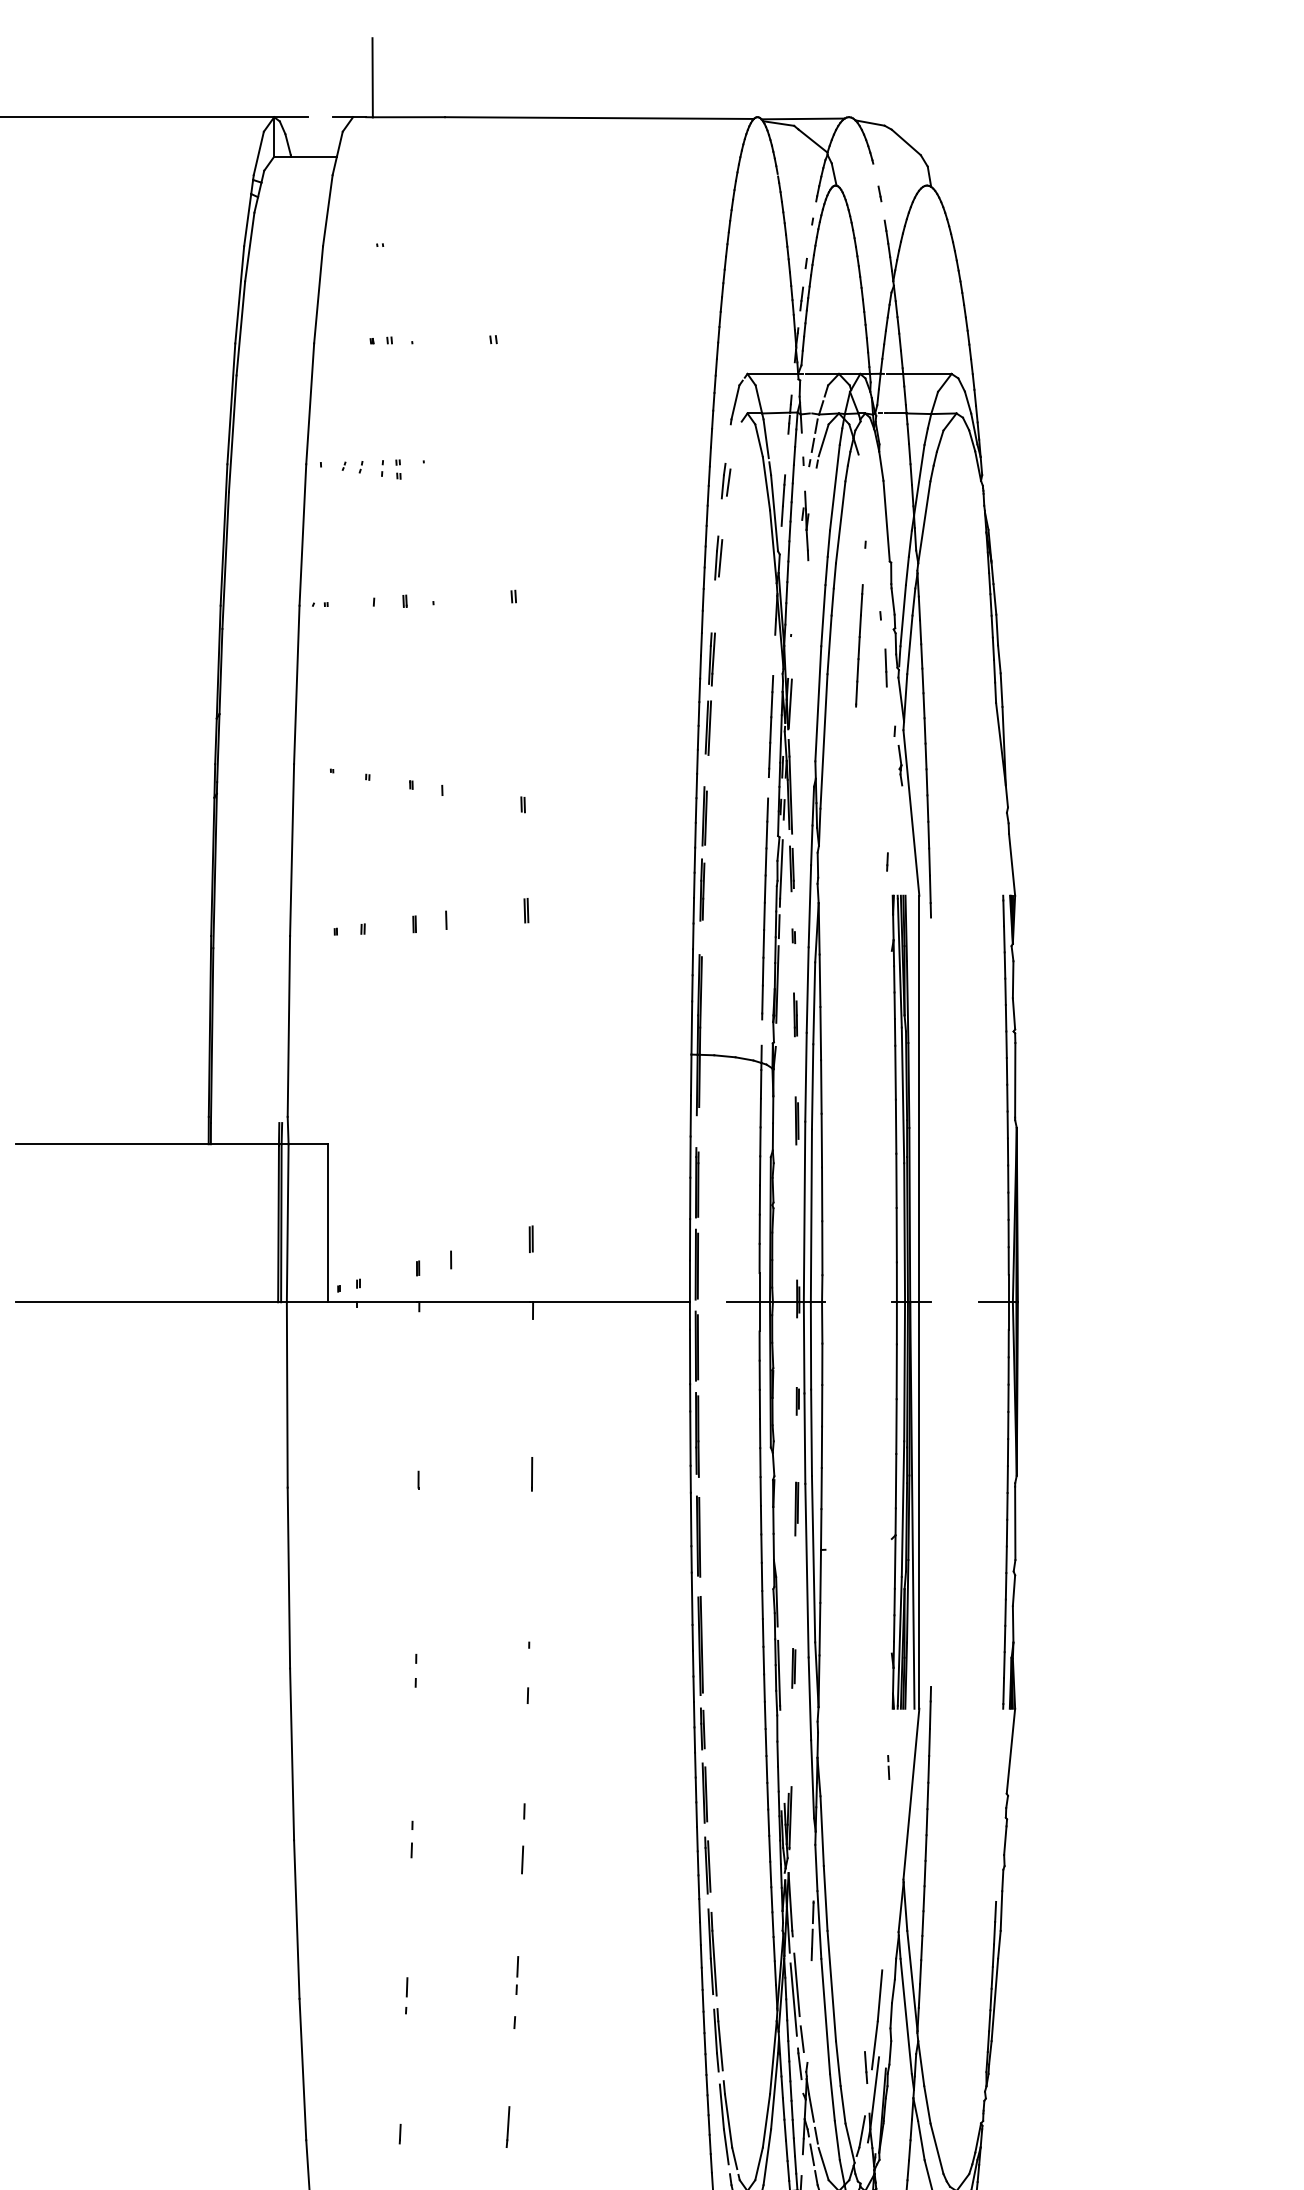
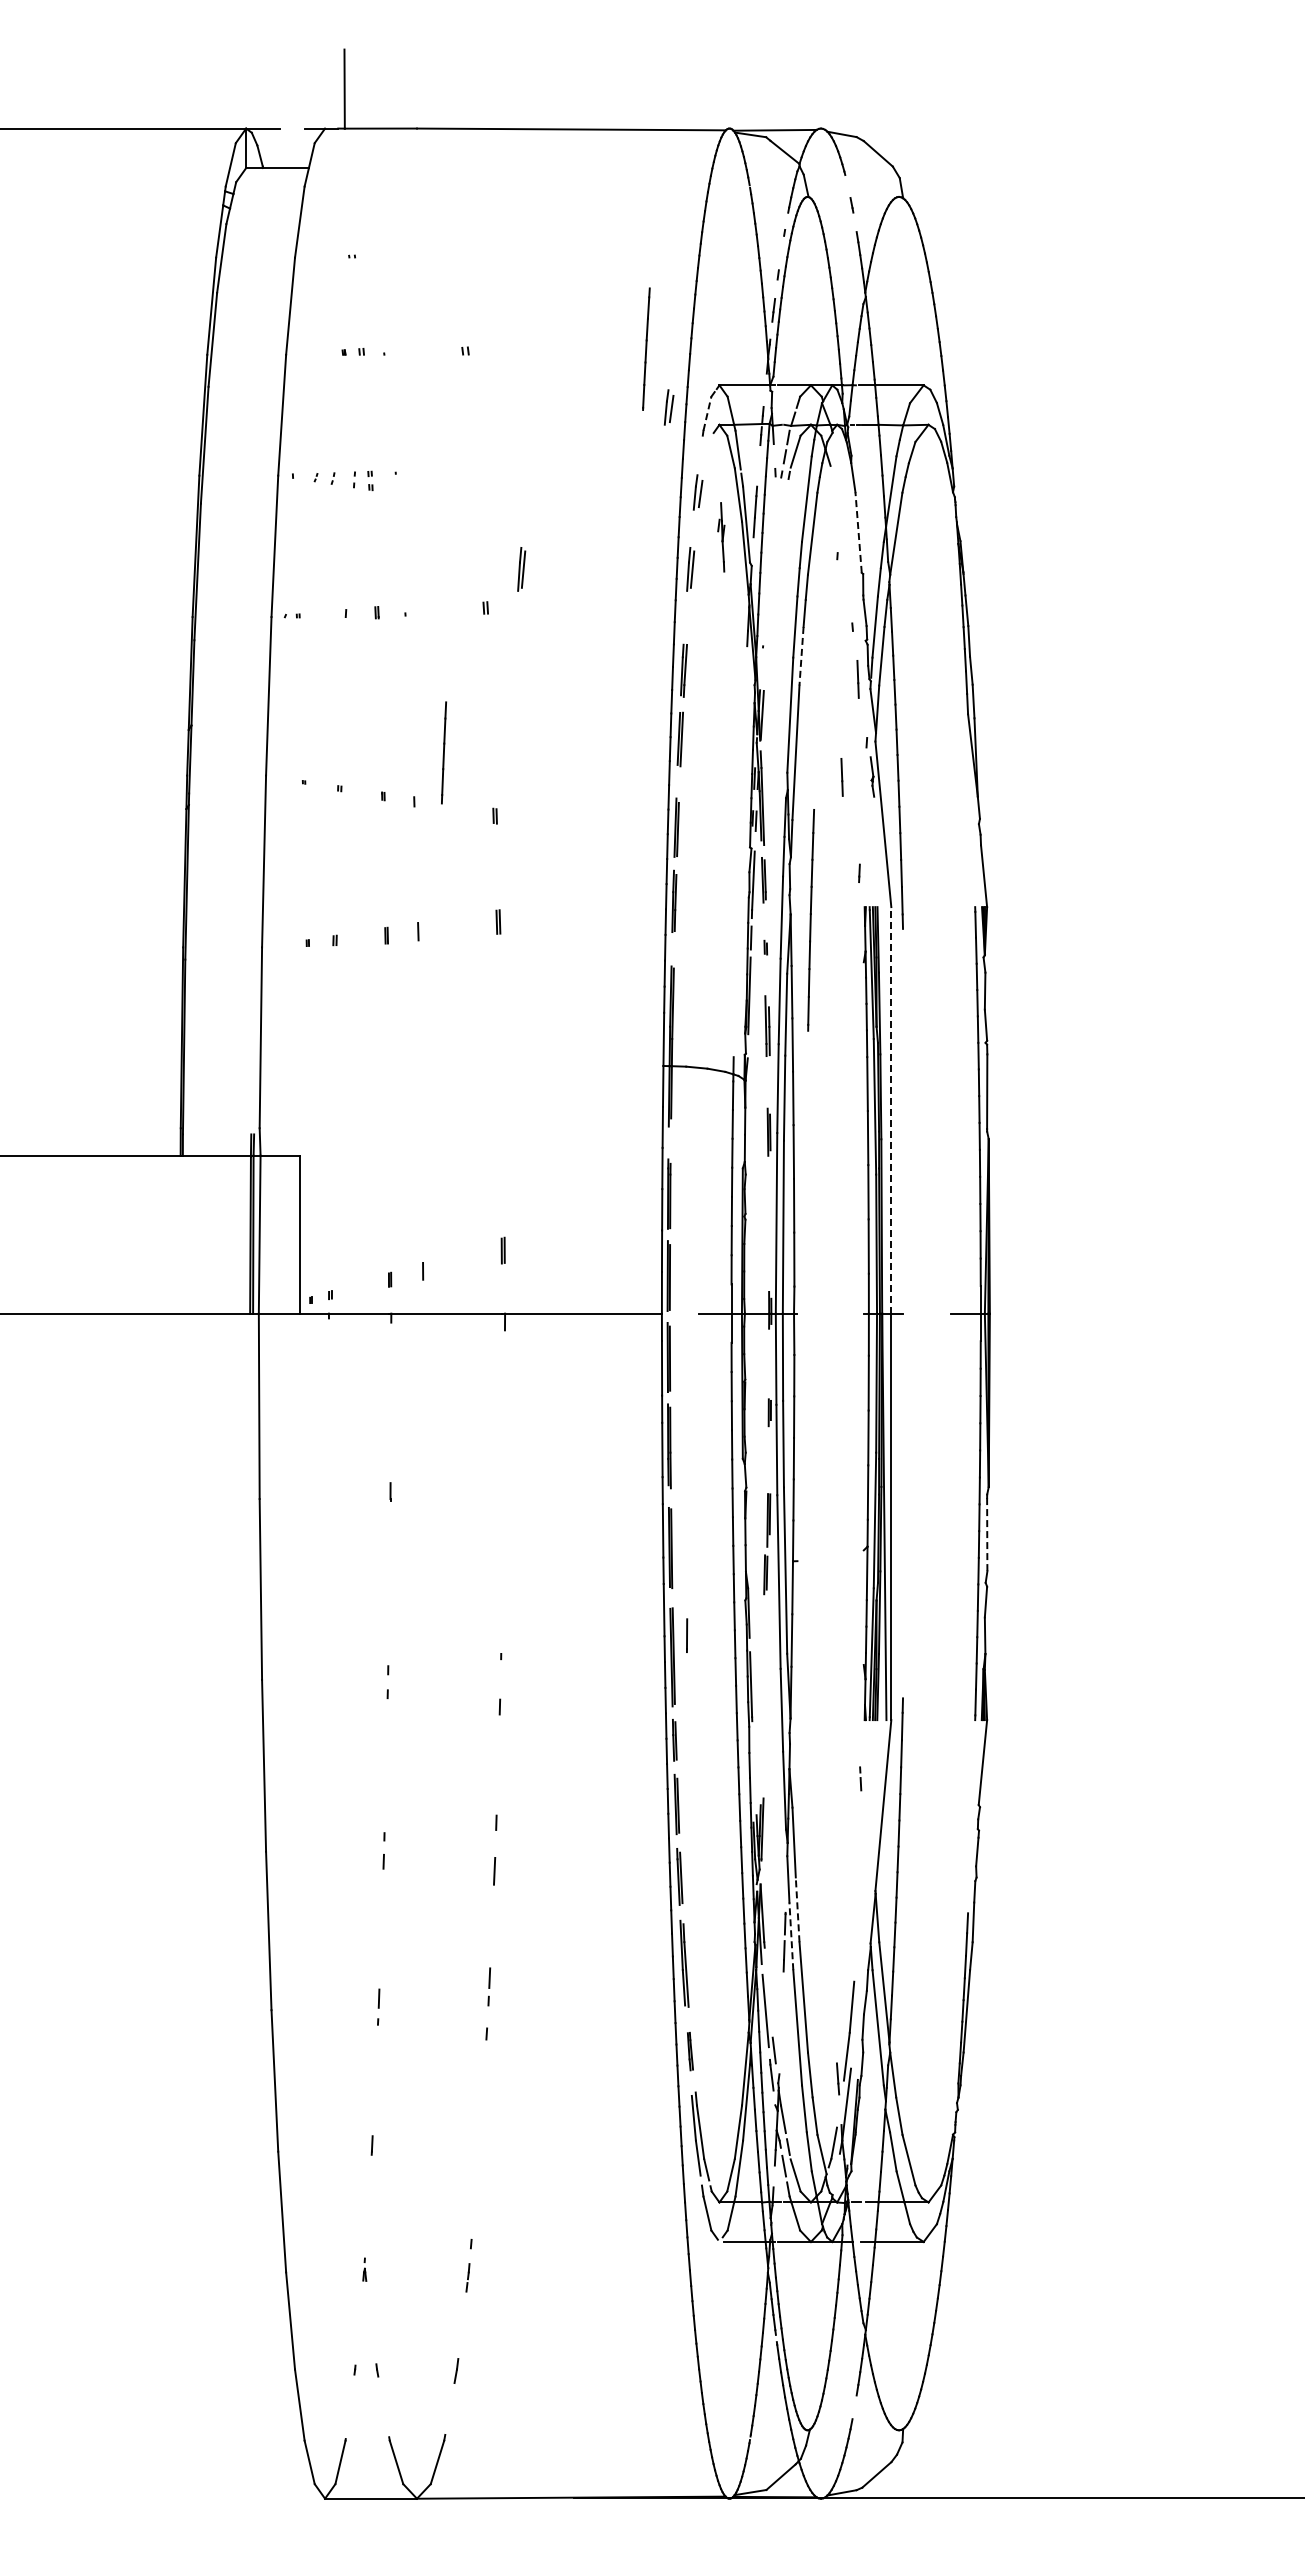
part: (696, 396) -> (668, 407), added
line: (735, 402) -> (707, 413), solid -> dashed
line: (886, 521) -> (858, 532), solid -> dashed
part: (805, 526) -> (721, 537), moved
part: (549, 558) -> (521, 569), added
line: (829, 645) -> (801, 656), solid -> dashed
line: (859, 645) -> (646, 348), moved
line: (770, 726) -> (443, 752), moved
line: (869, 766) -> (841, 777), added
line: (764, 909) -> (810, 920), moved
part: (795, 1015) -> (767, 1026), size x1.4
line: (919, 1098) -> (891, 1109), solid -> dashed
line: (532, 1474) -> (687, 1635), moved
line: (1015, 1523) -> (987, 1534), solid -> dashed
part: (793, 1668) -> (765, 1574), moved
line: (825, 1898) -> (797, 1909), solid -> dashed
line: (819, 1925) -> (791, 1936), solid -> dashed
line: (796, 1985) -> (768, 1996), removed
part: (718, 2040) -> (690, 2051), size x0.6
line: (507, 2127) -> (479, 2138), removed

